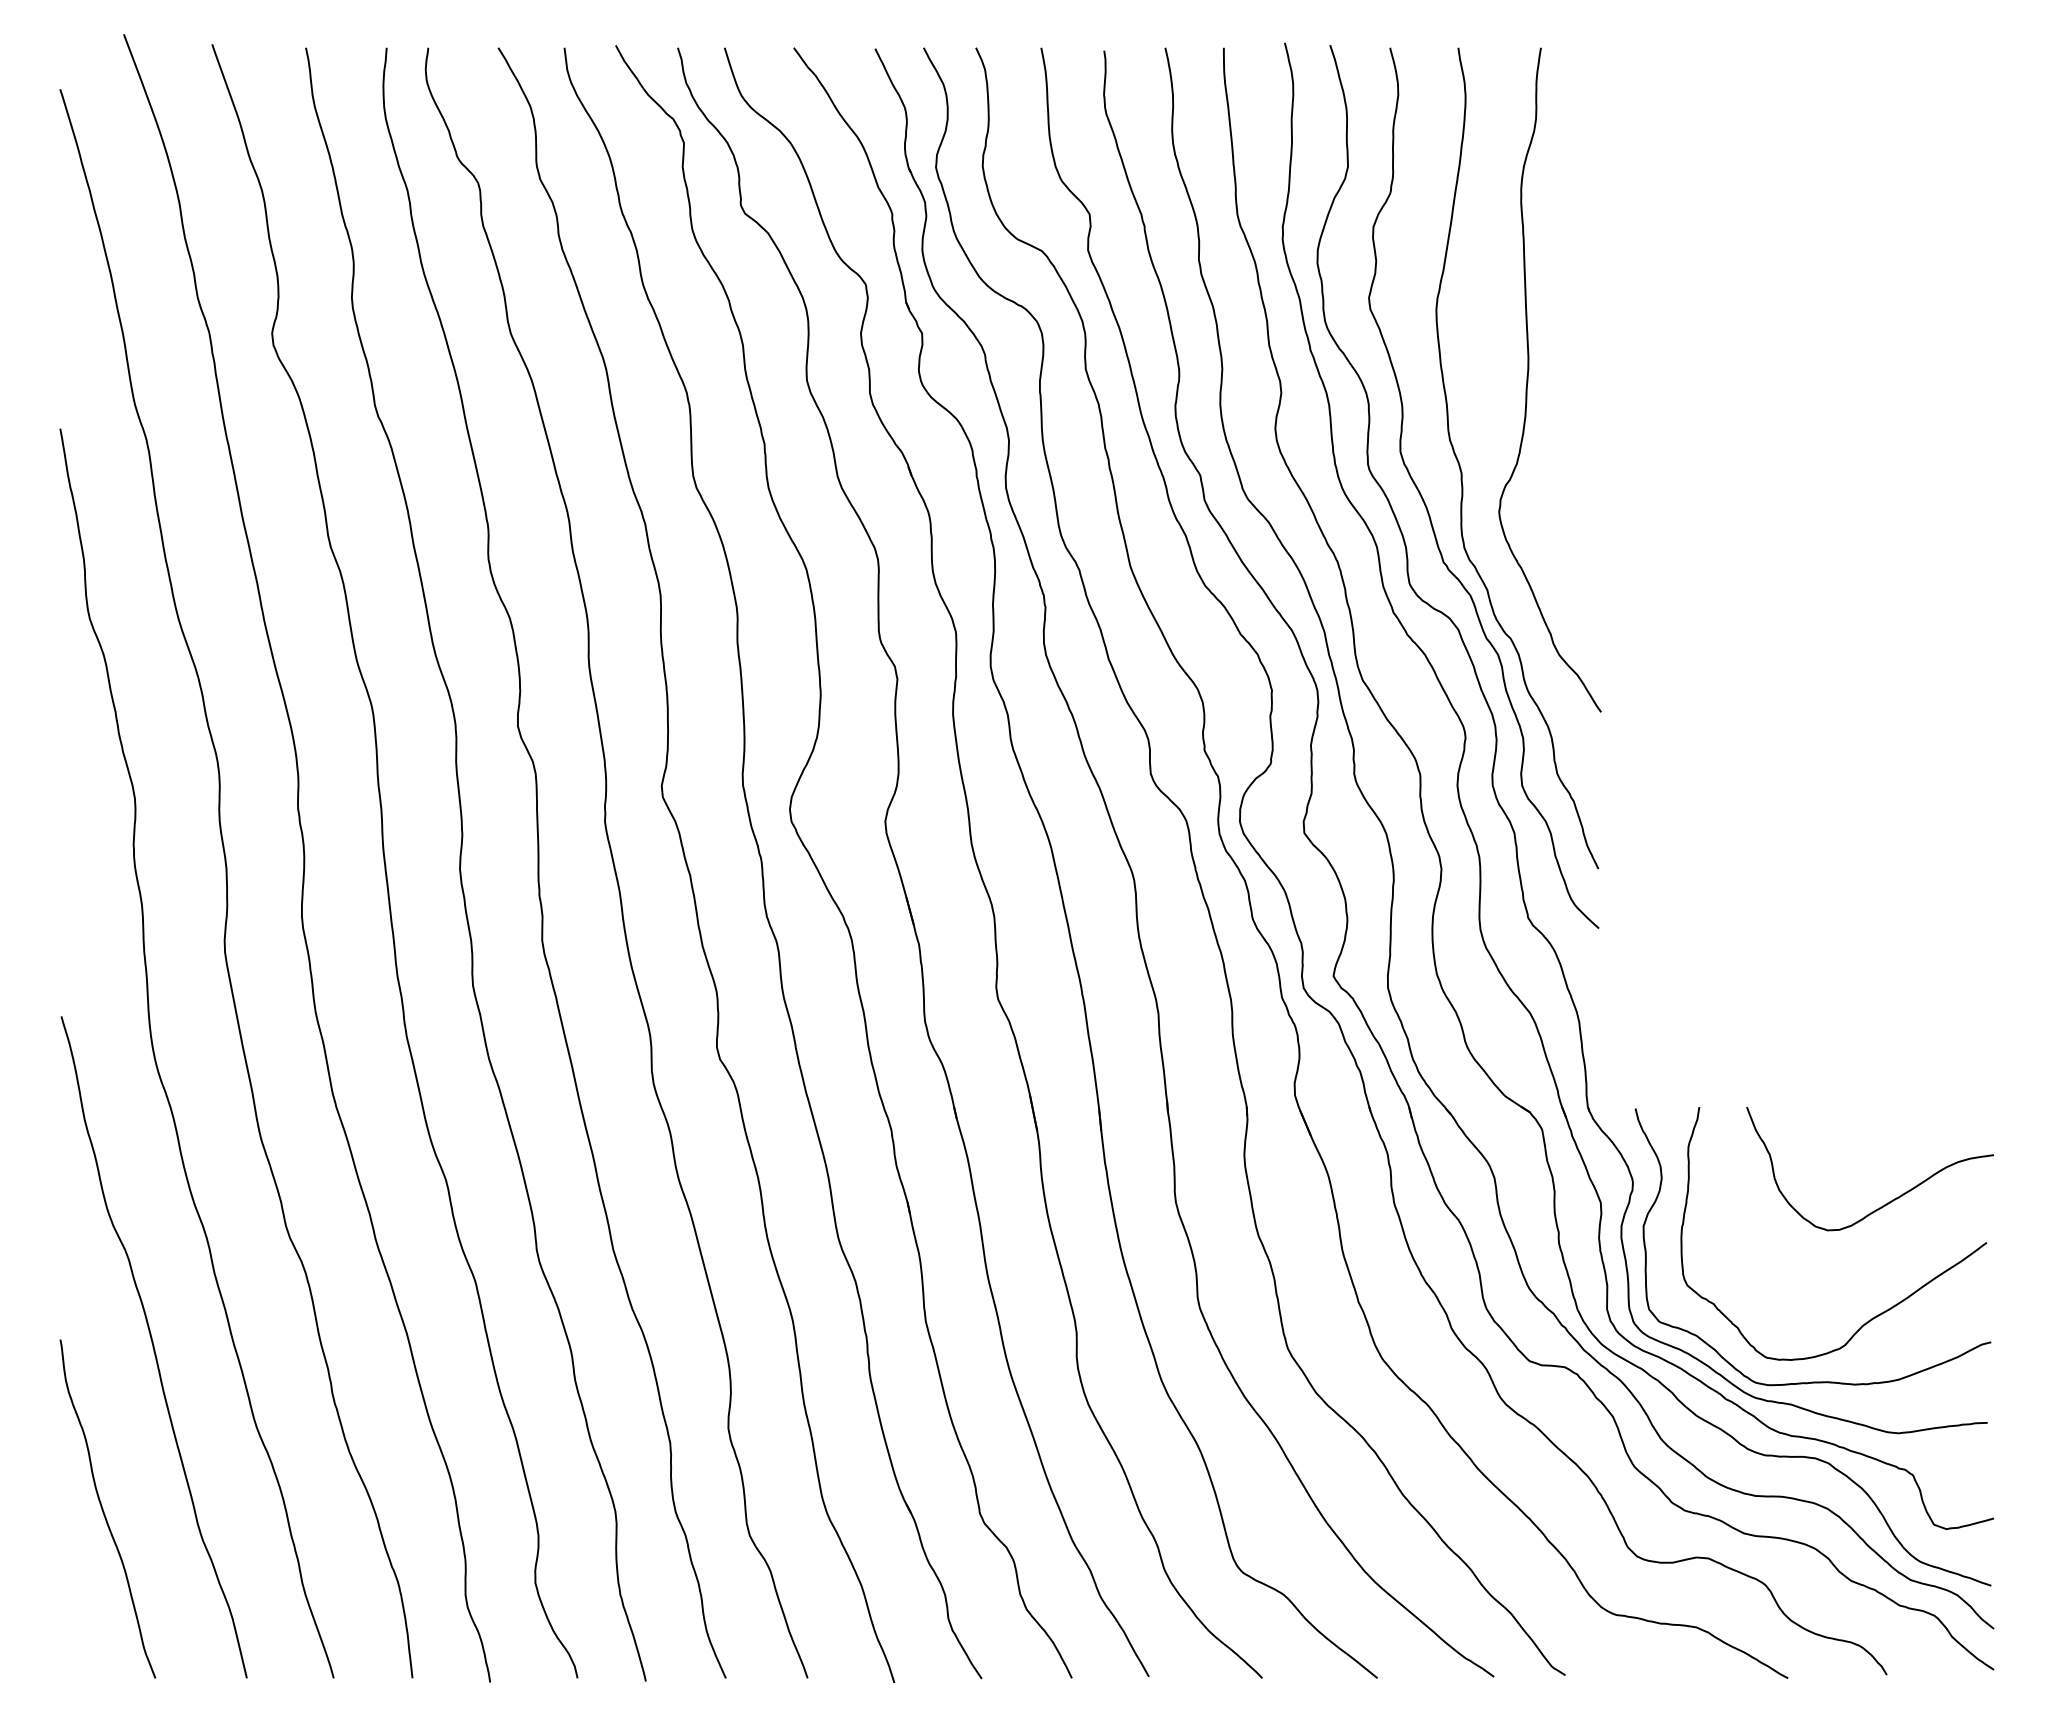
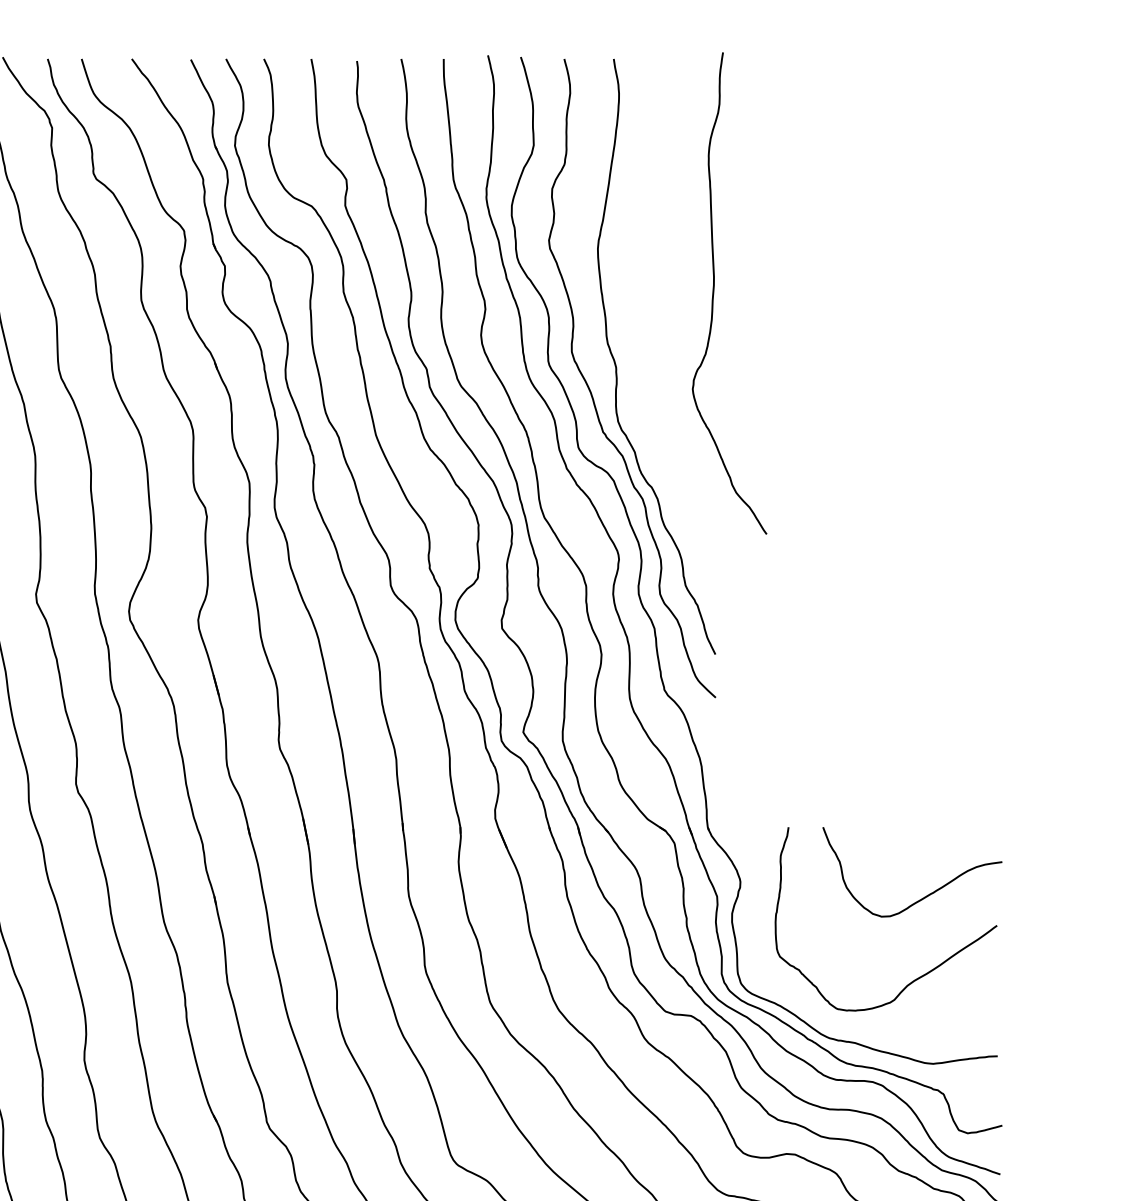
curve: (1528, 379) -> (714, 293), moved
curve: (1812, 1381) -> (870, 1026), removed

